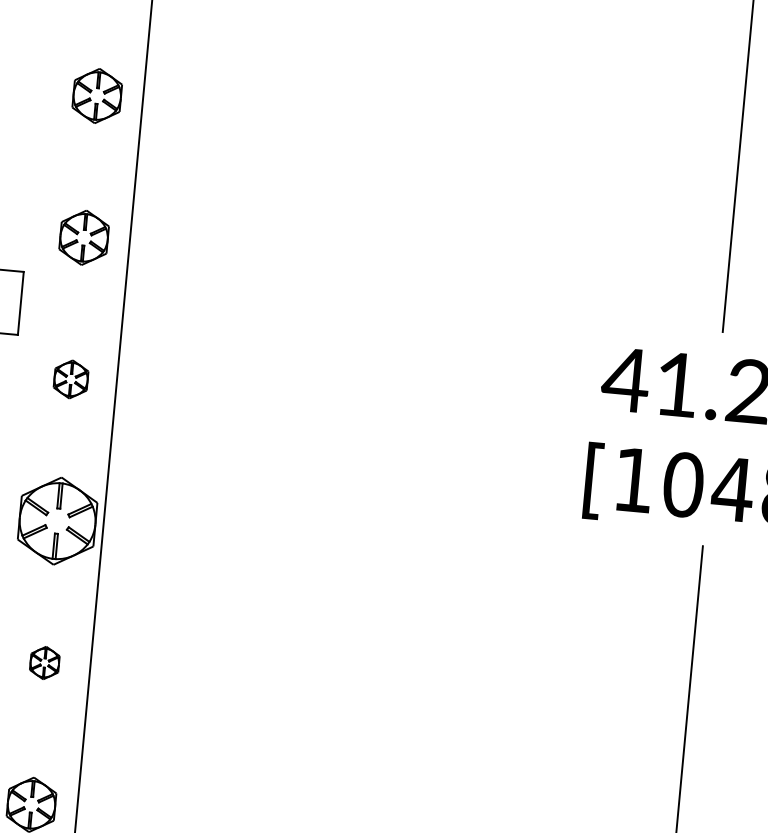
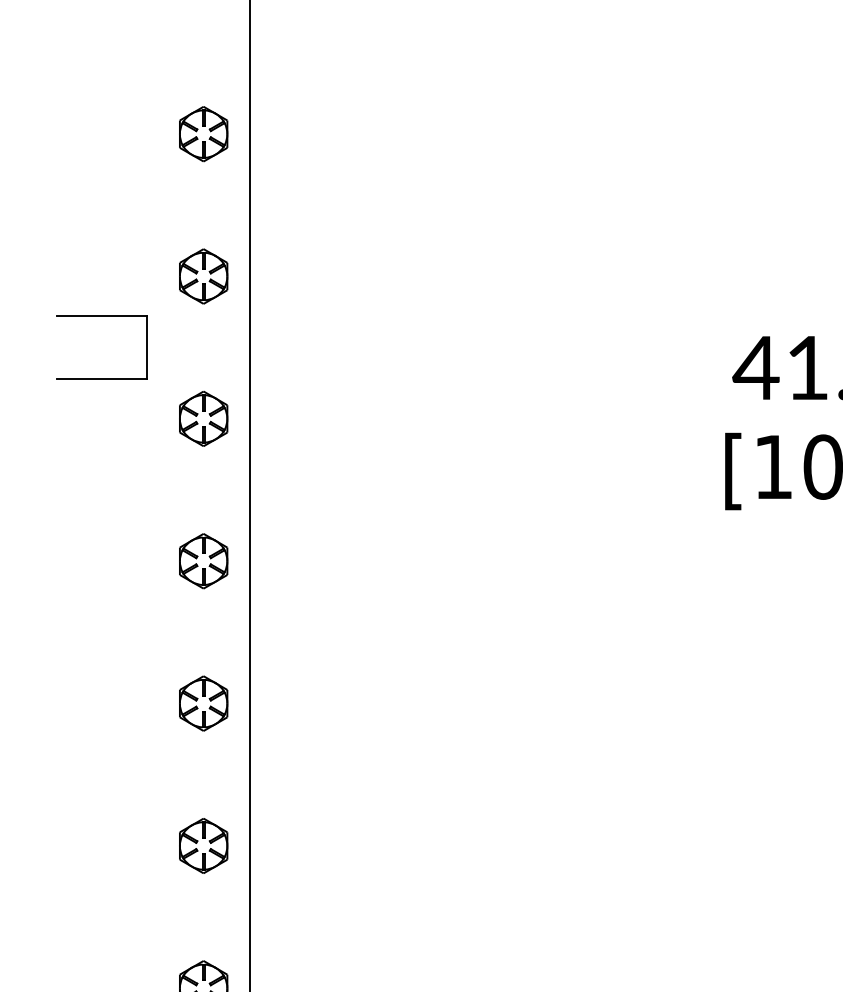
part: (70, 379) -> (203, 418), size x1.43
part: (57, 521) -> (203, 561), size x0.62
part: (44, 662) -> (203, 703), size x1.67

